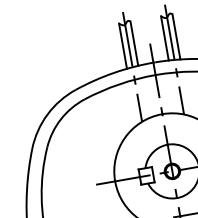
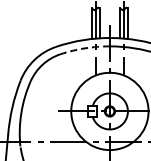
arc: (119, 84) -> (85, 48), solid -> dashed

